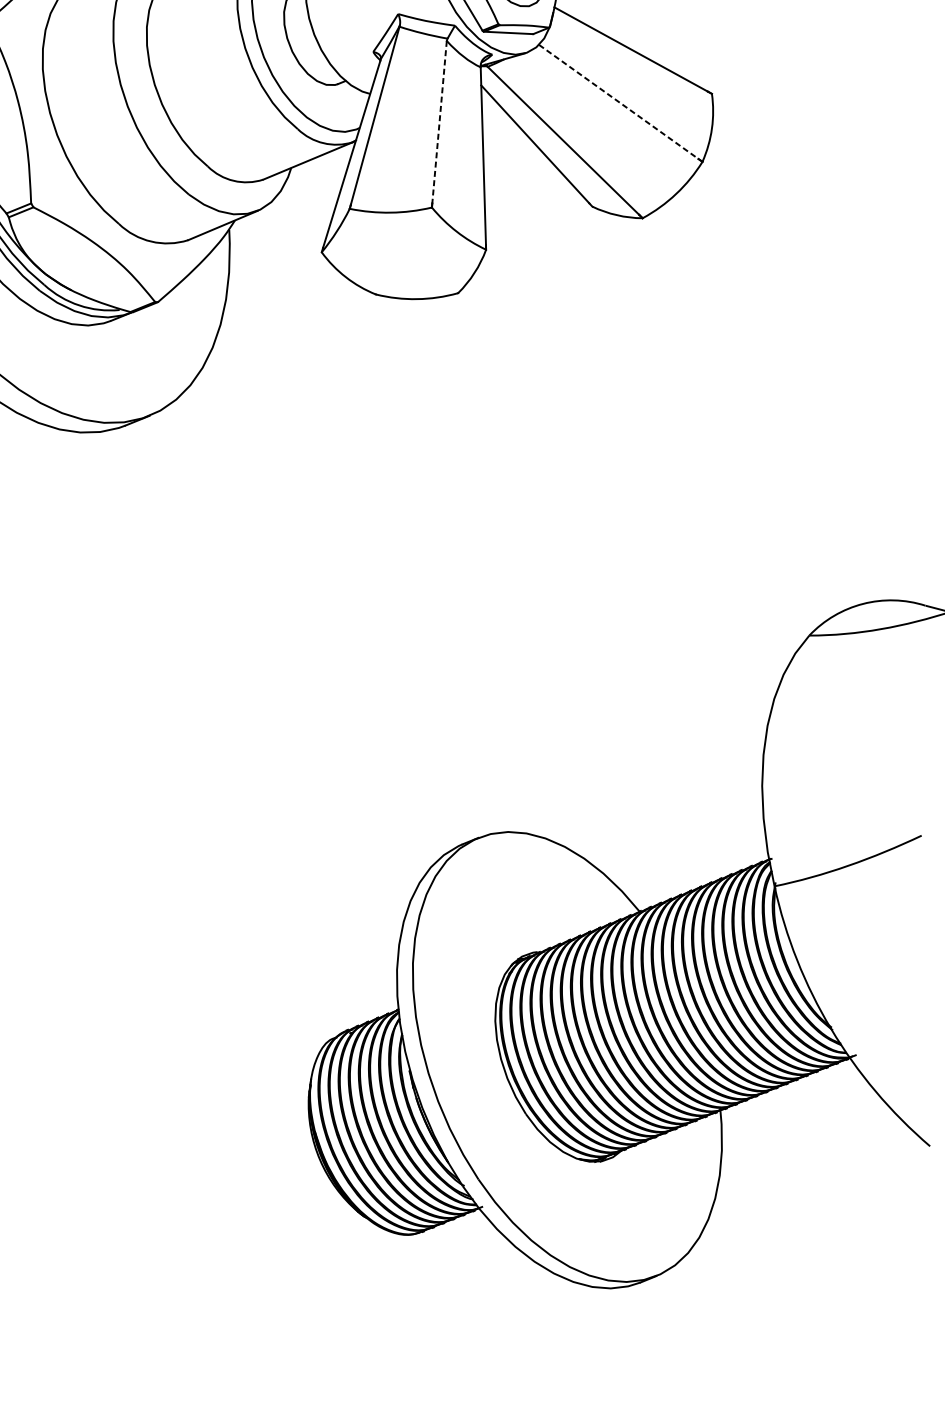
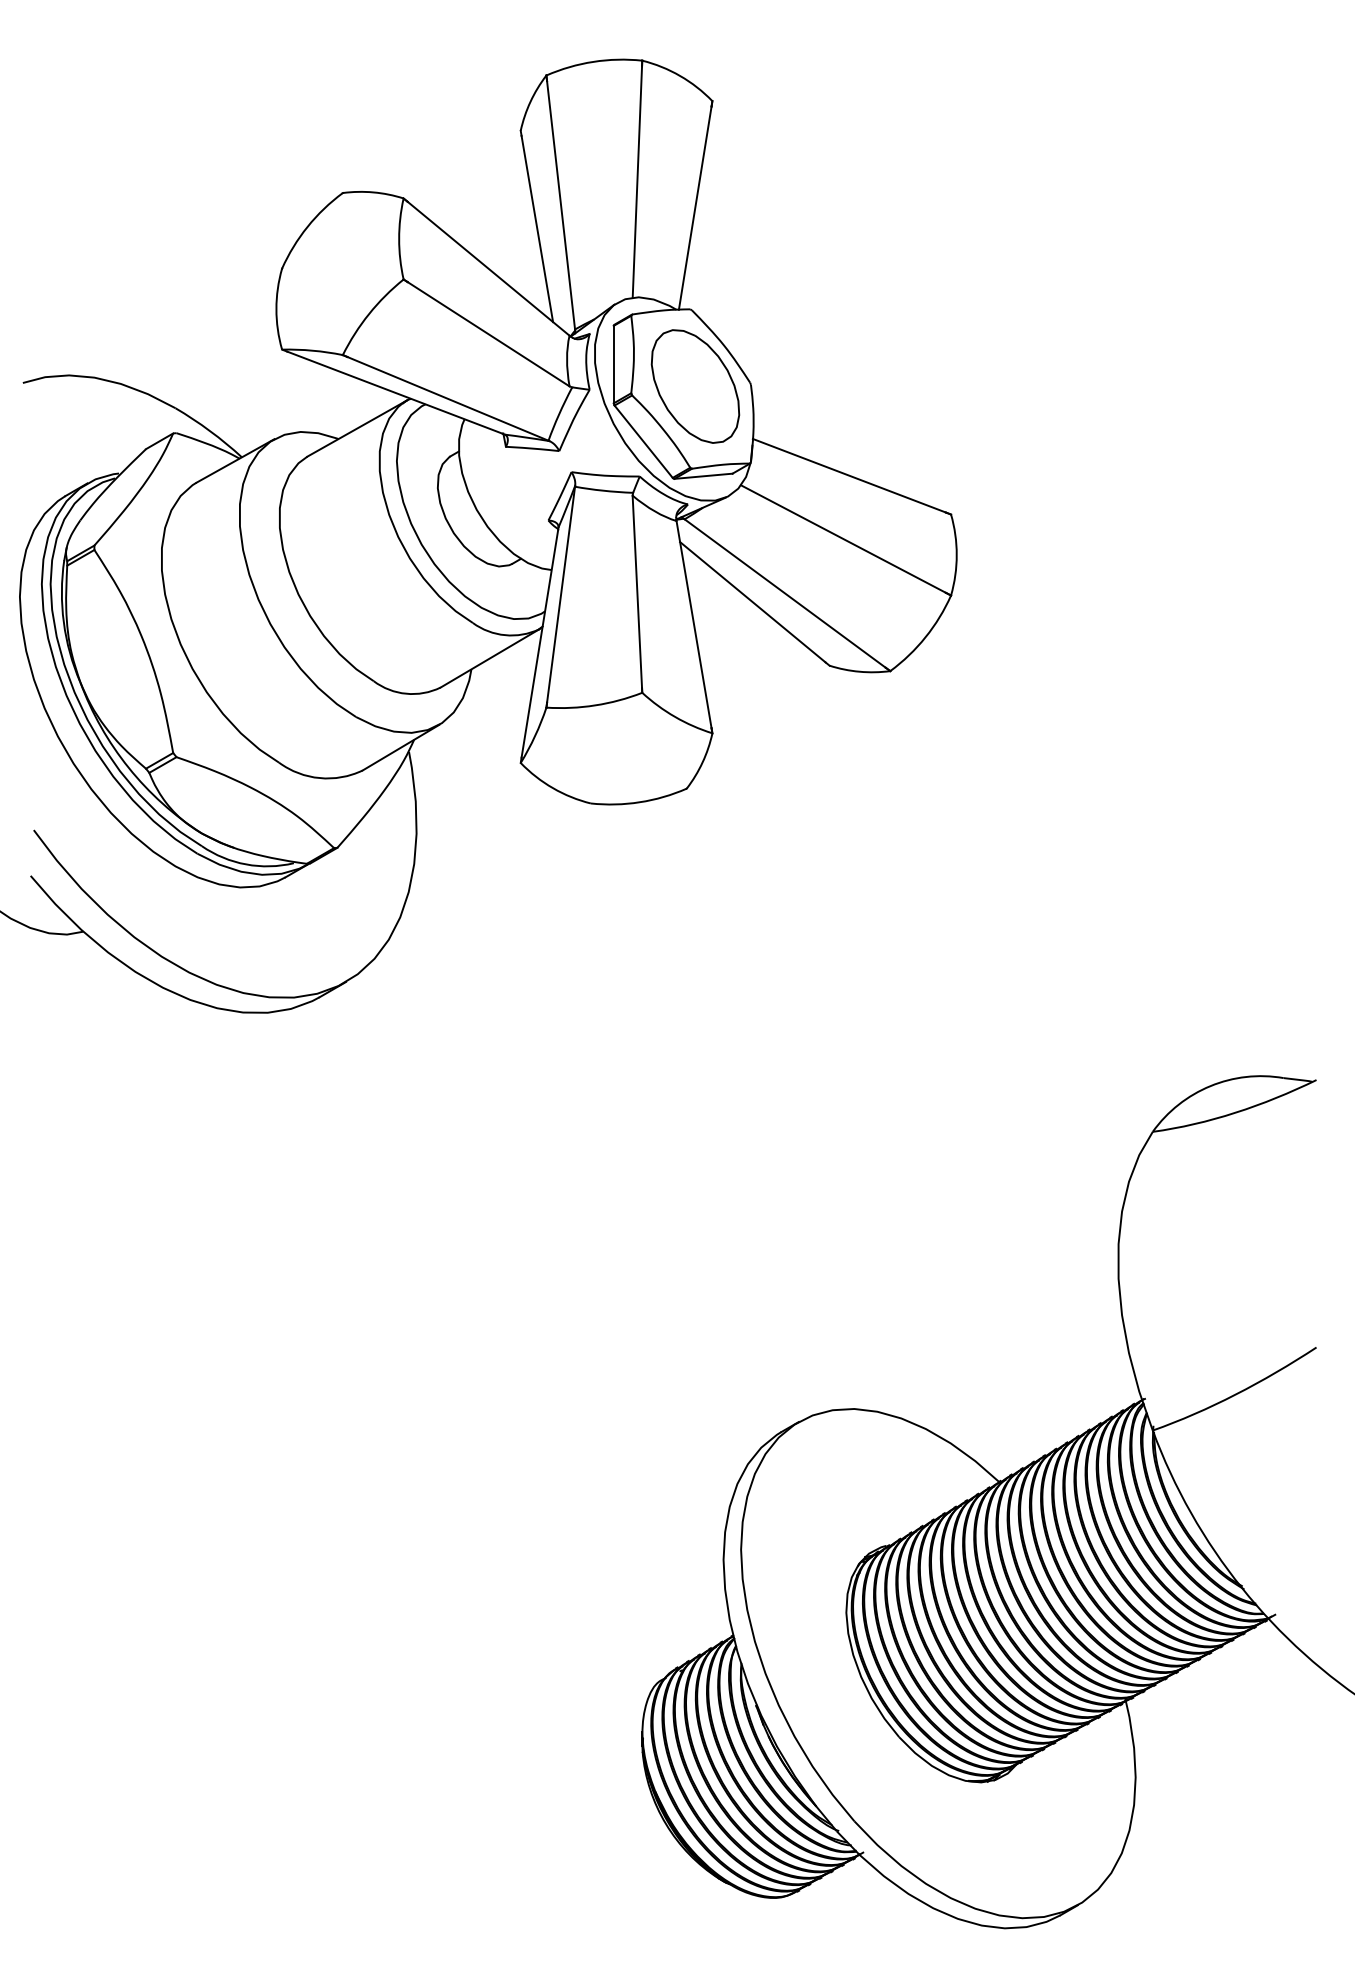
line: (618, 102) -> (843, 539), dashed -> solid
line: (439, 122) -> (637, 592), dashed -> solid

